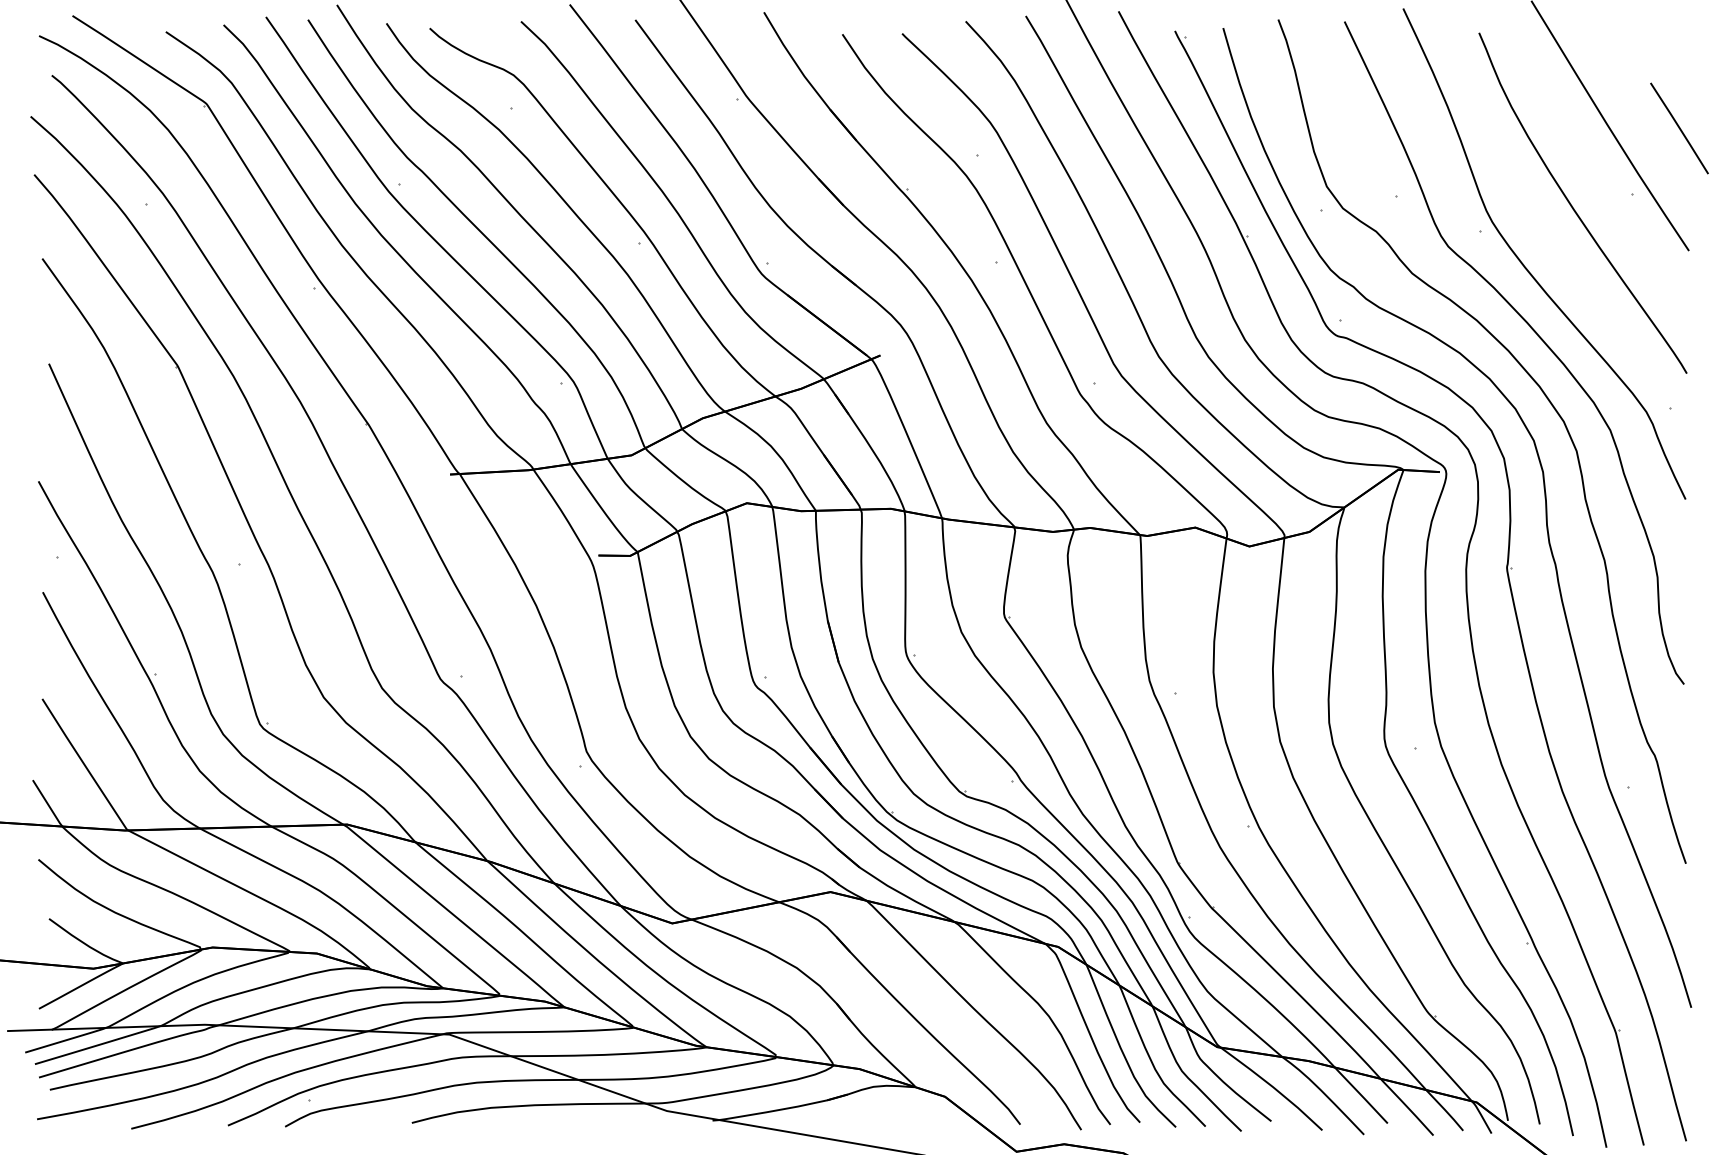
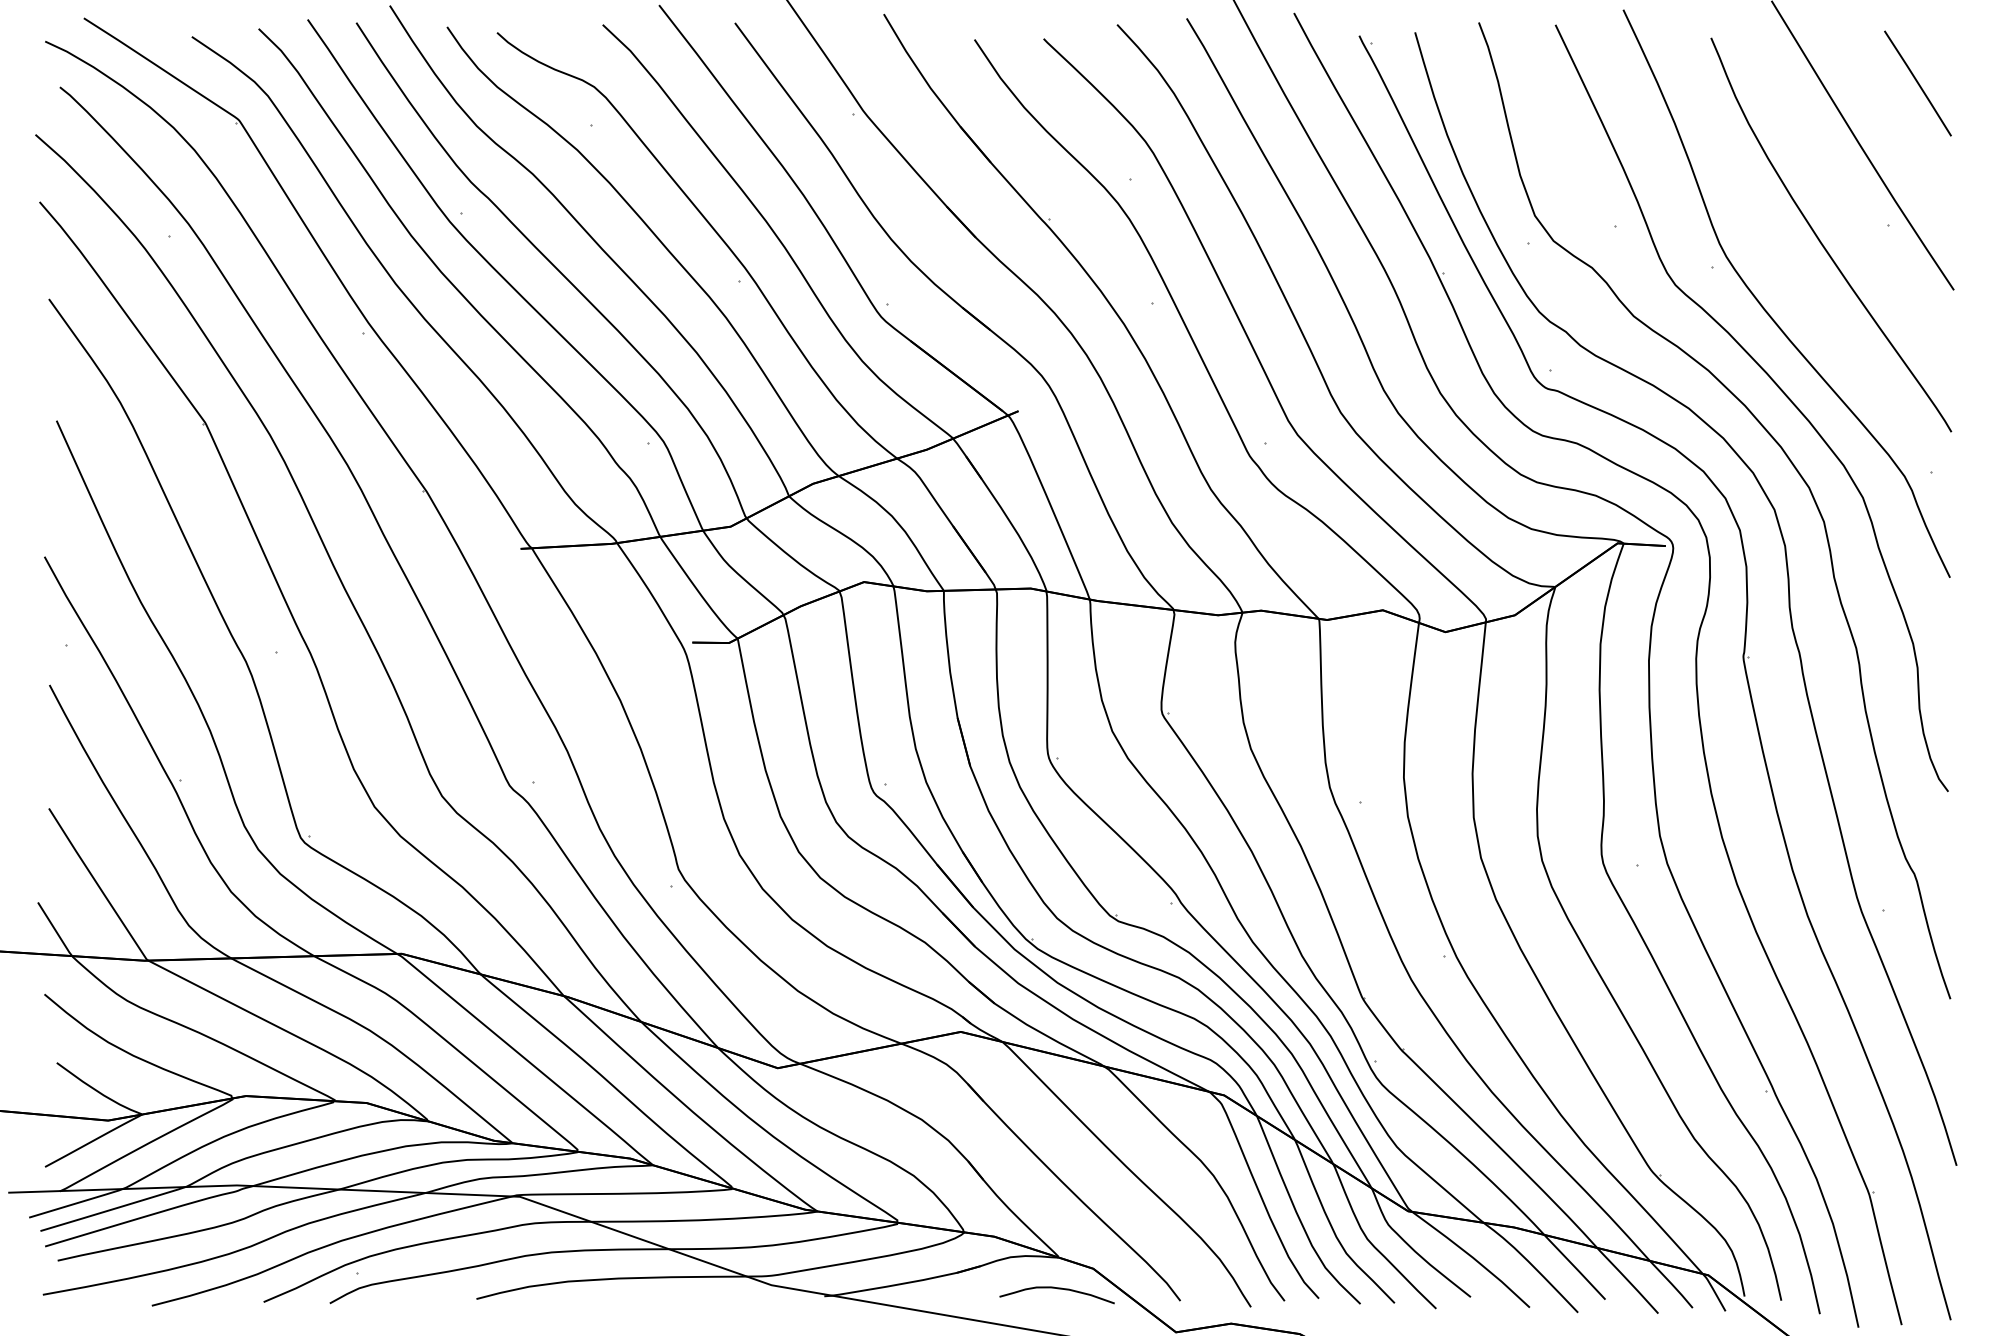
line: (1679, 128) -> (1917, 83), moved
curve: (914, 1114) -> (1057, 1289), added

